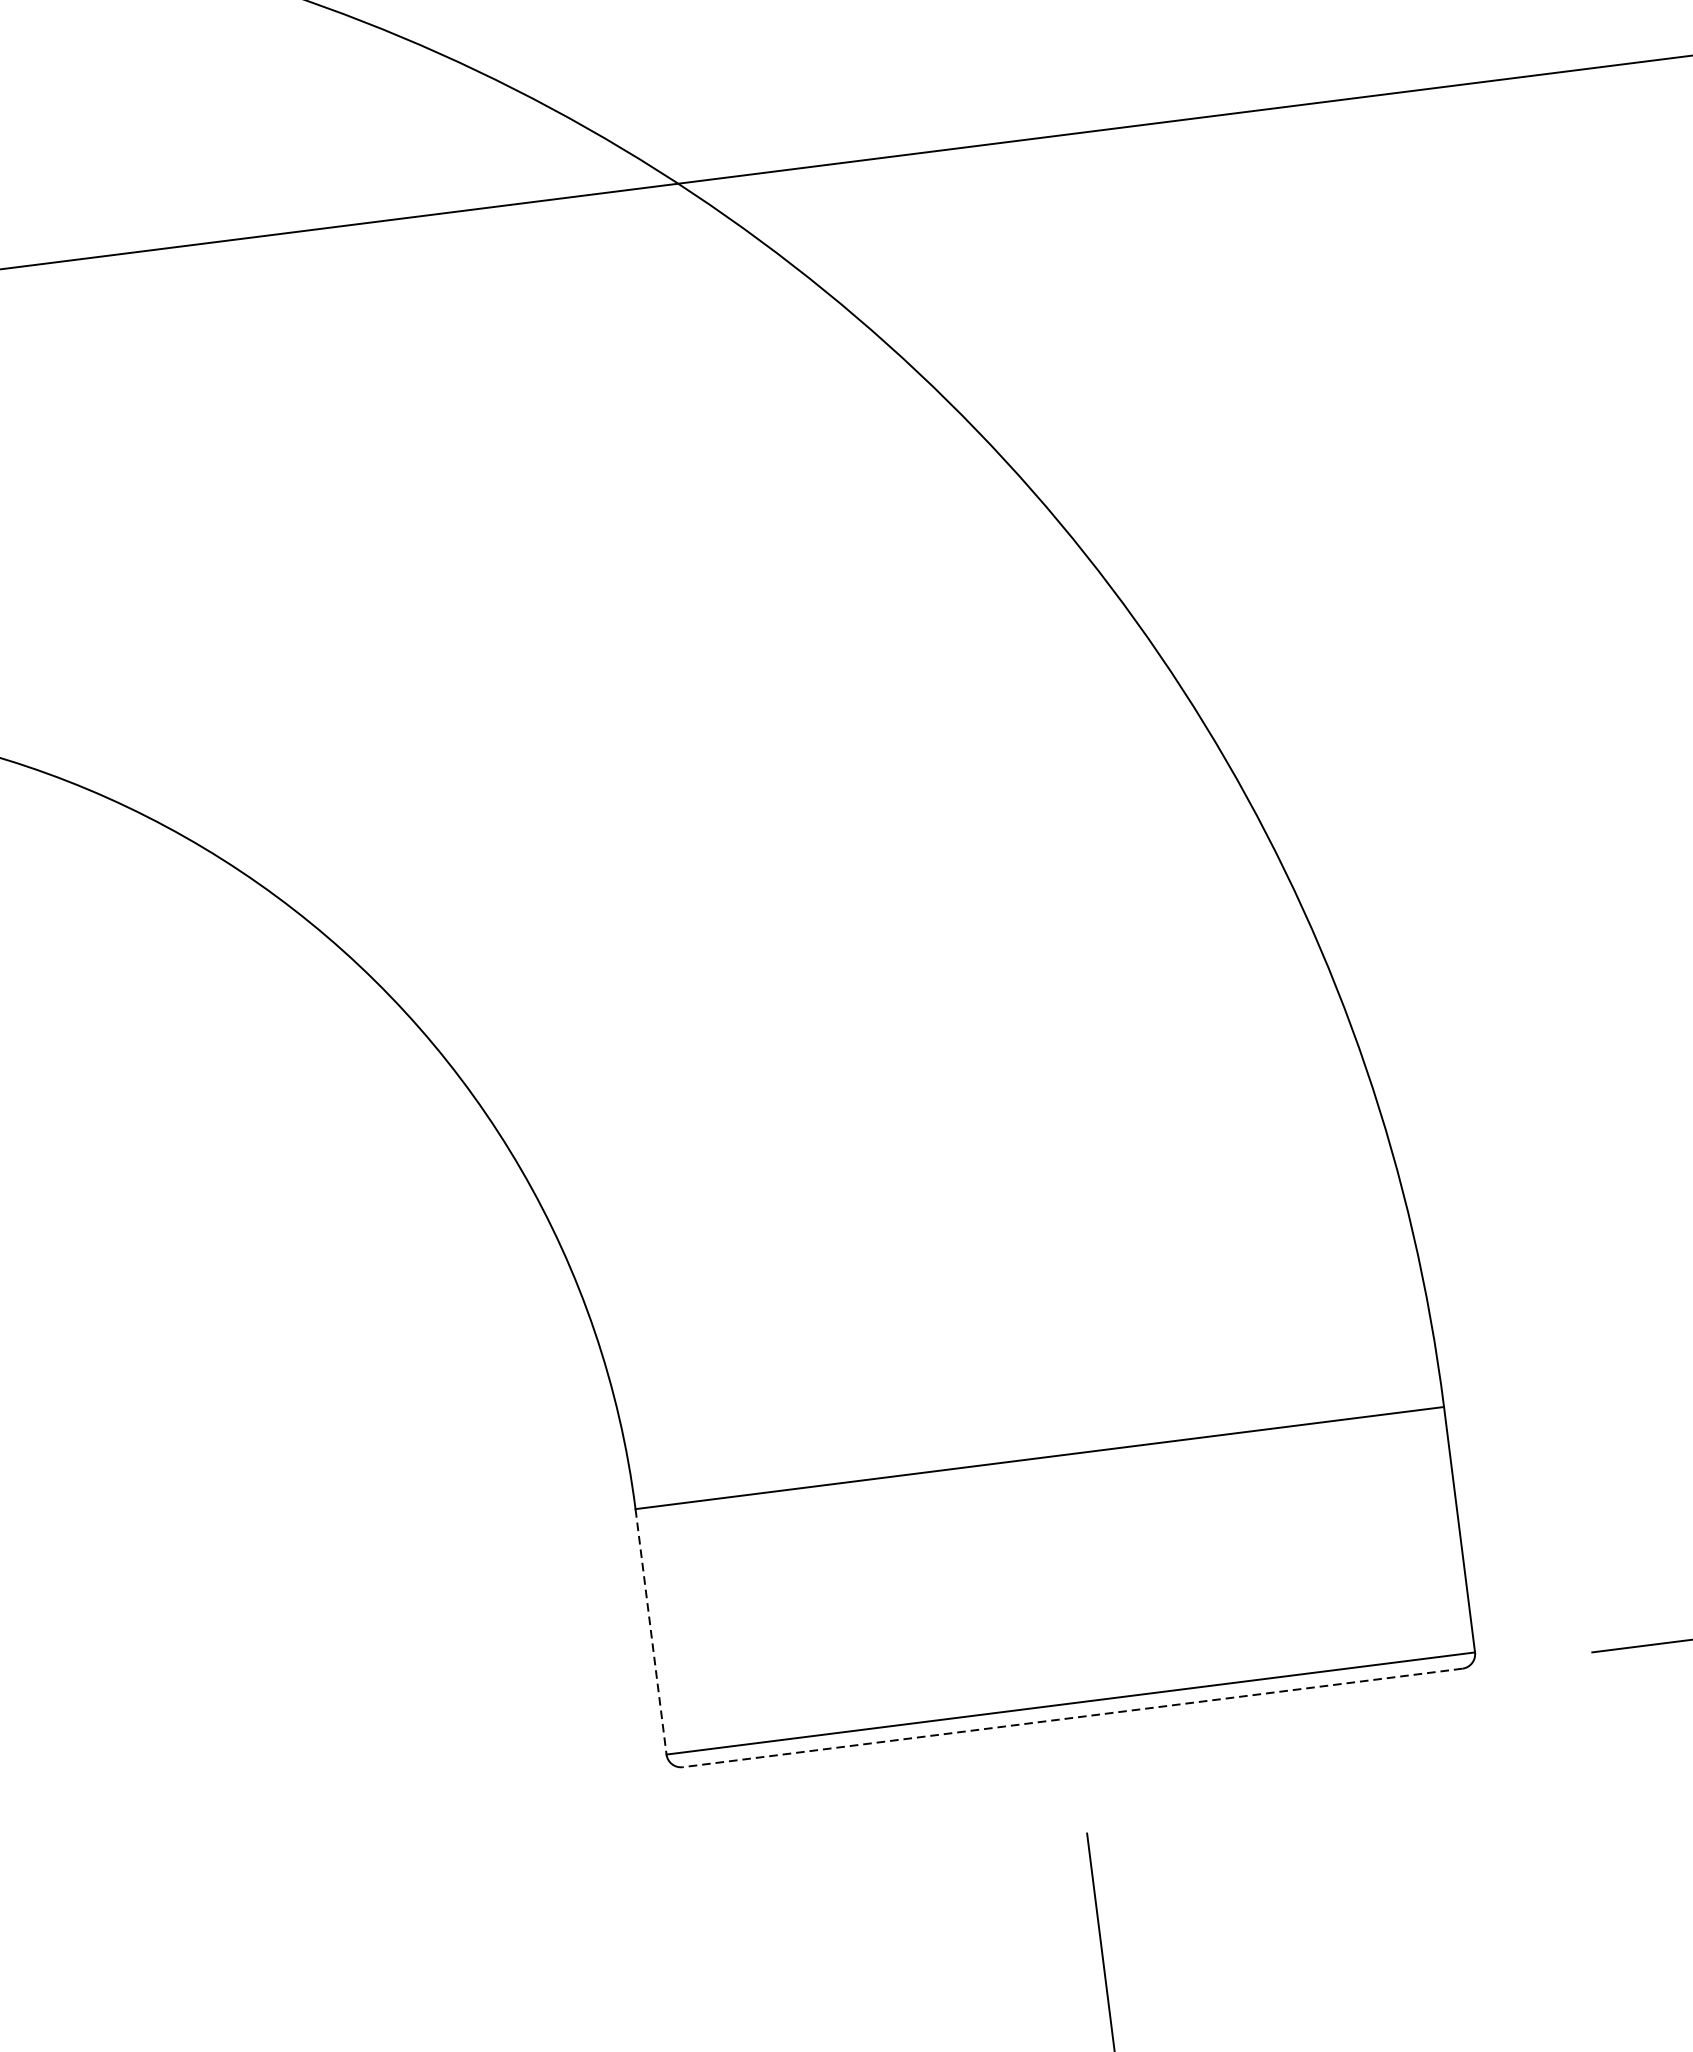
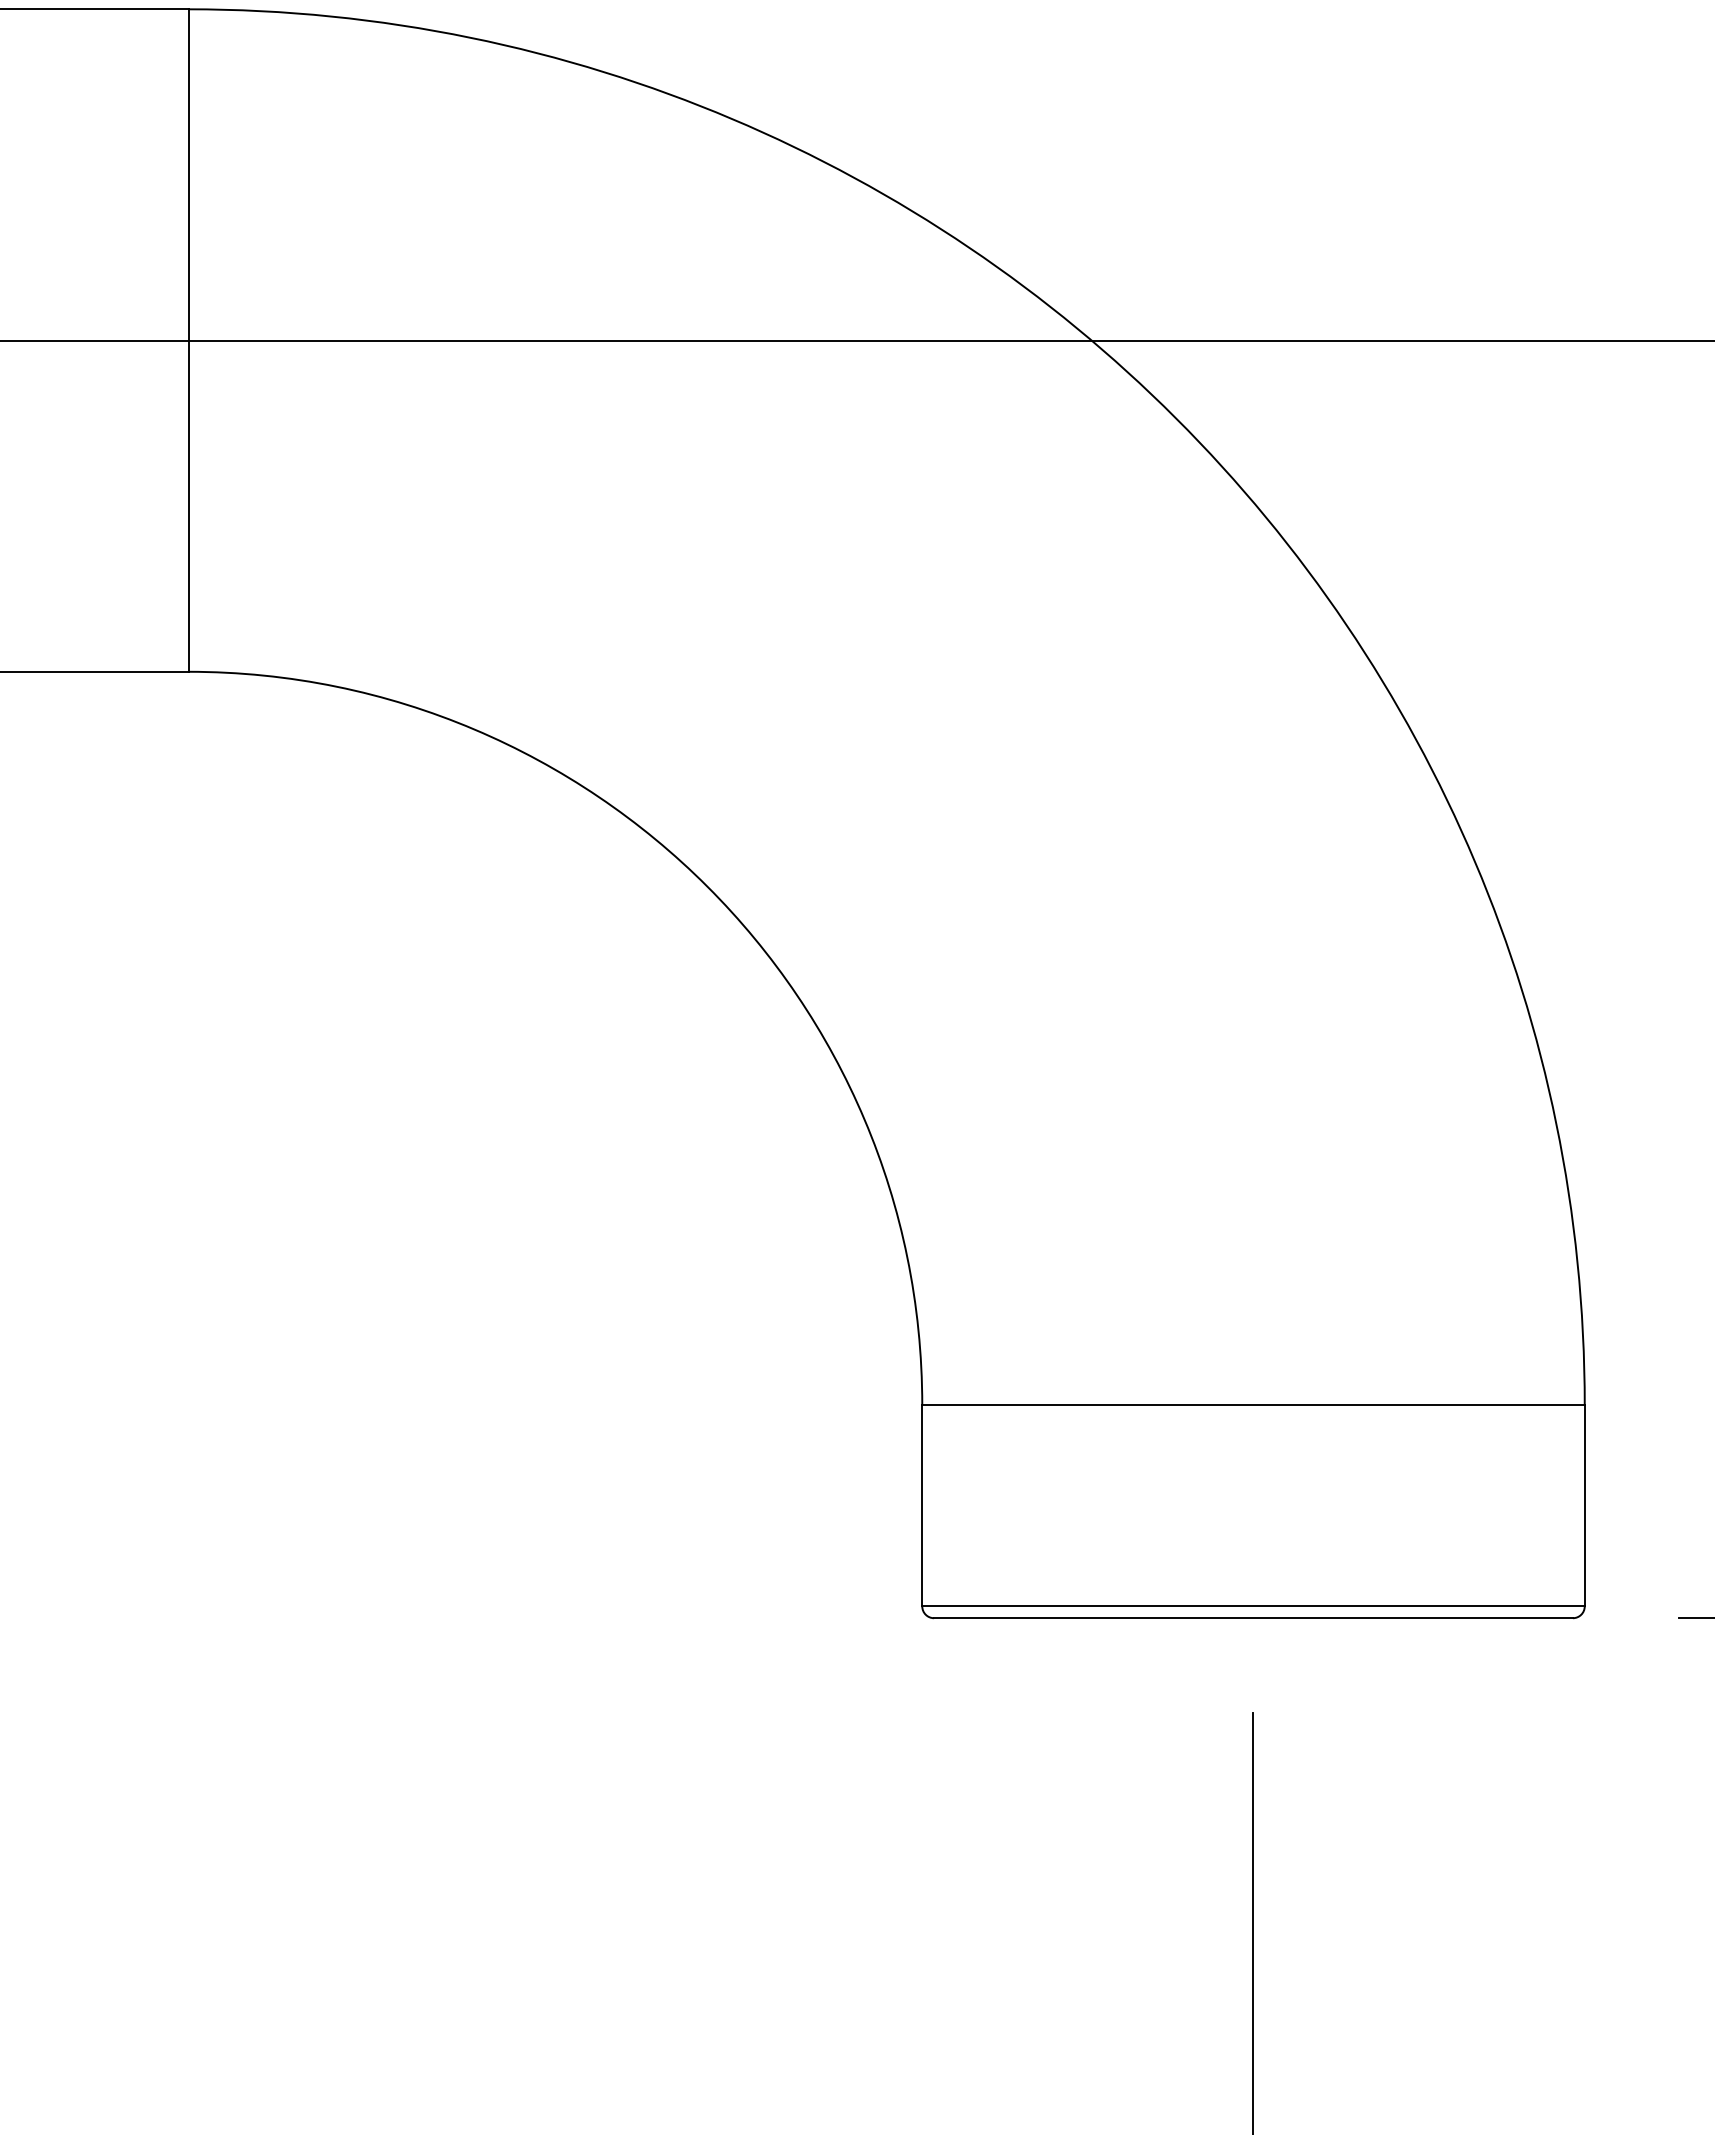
line: (651, 1631) -> (922, 1505), dashed -> solid
line: (1072, 1718) -> (1253, 1618), dashed -> solid

